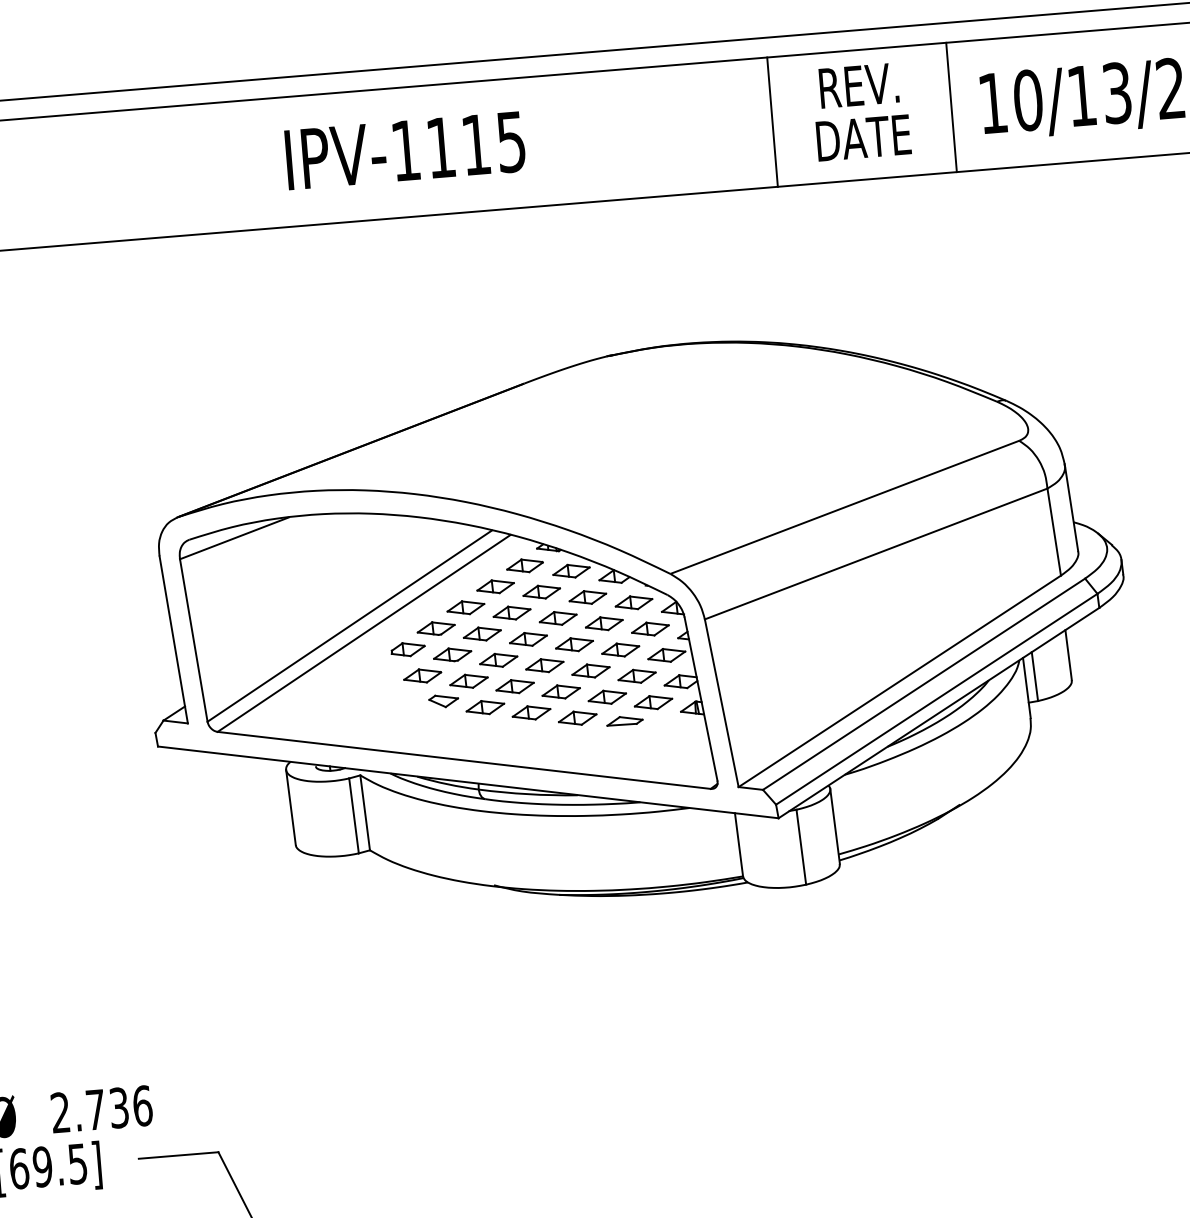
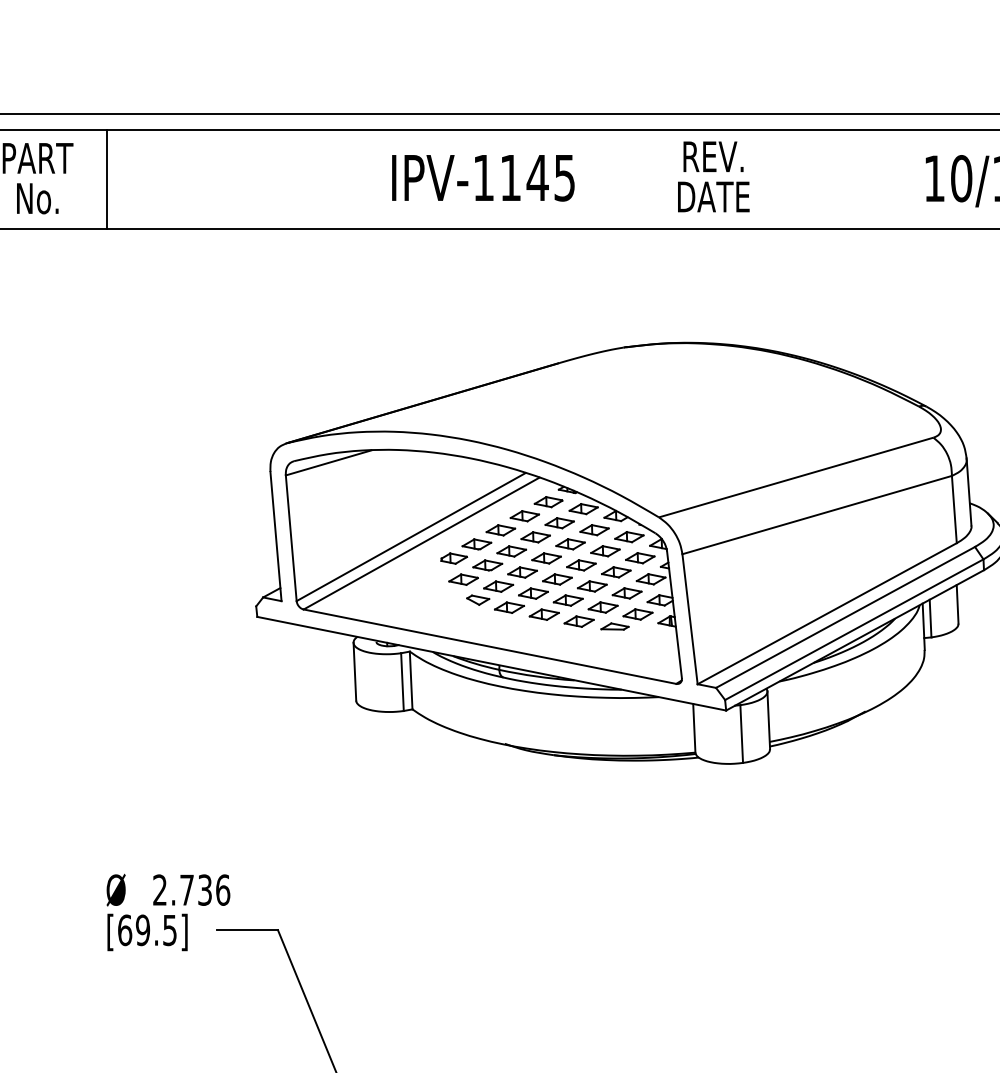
line: (951, 106) -> (902, 178), removed
text: (861, 111) -> (713, 176), moved
line: (772, 121) -> (765, 178), removed
text: (475, 144) -> (537, 177), IPV-1115 -> IPV-1145

